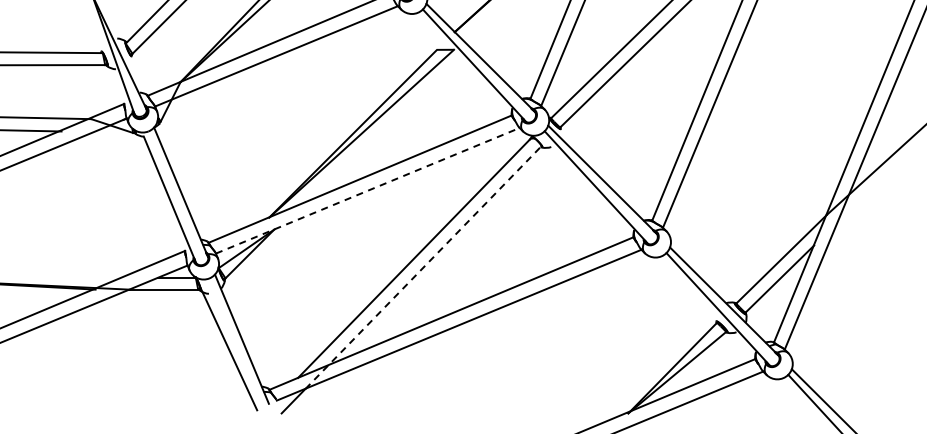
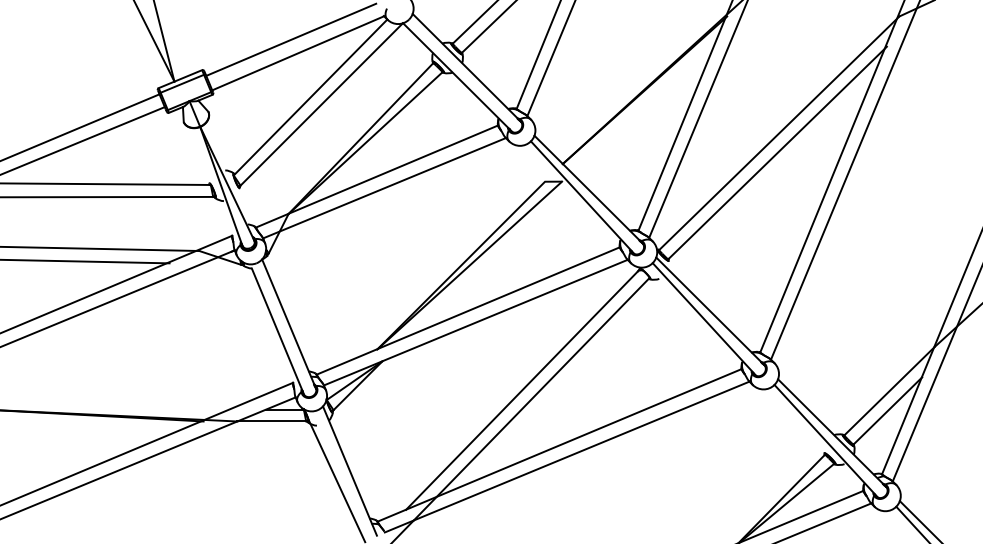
line: (368, 190) -> (476, 322), dashed -> solid
line: (423, 266) -> (531, 398), dashed -> solid

